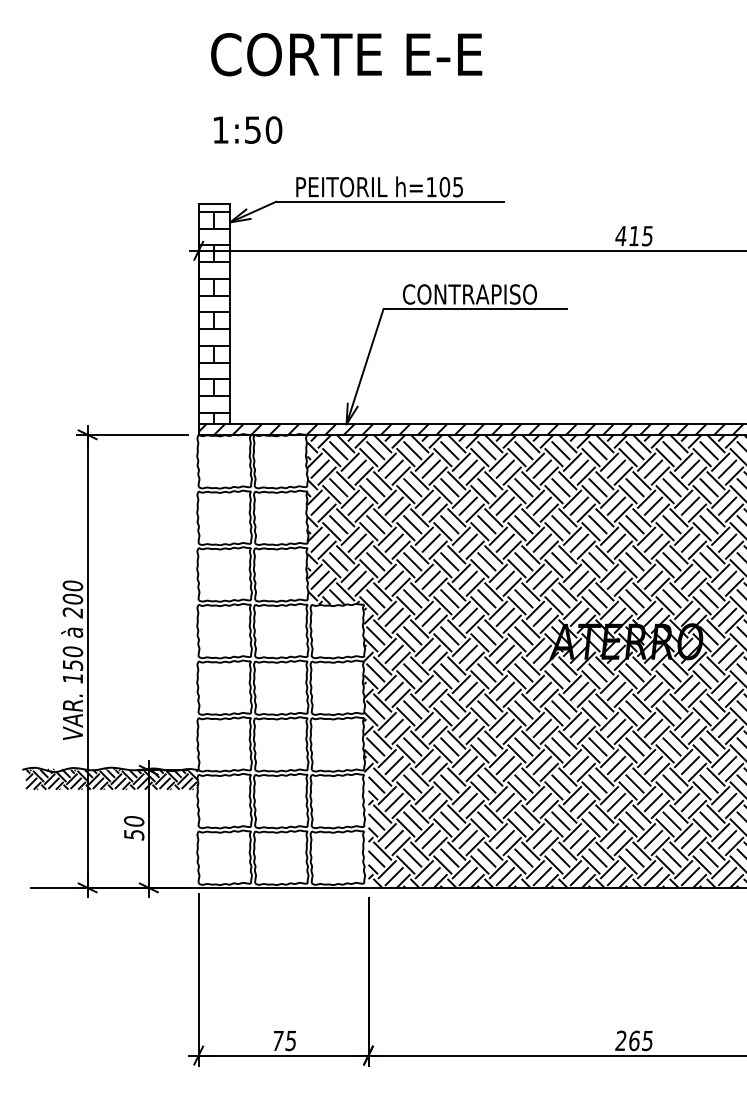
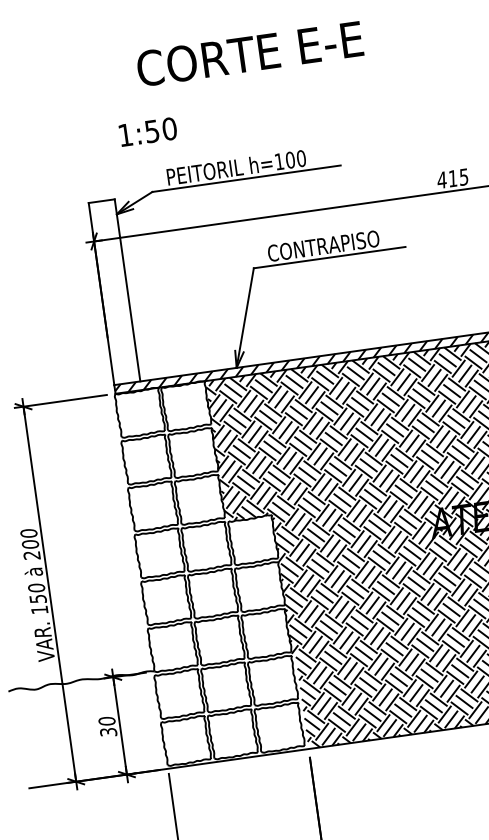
text: (346, 54) -> (249, 53), moved
text: (248, 129) -> (148, 131), moved
text: (458, 186) -> (301, 158), h=105 -> h=100
hatch: (214, 317) -> (114, 294), removed
hatch: (111, 778) -> (83, 688), removed
text: (133, 833) -> (107, 731), 50 -> 30

